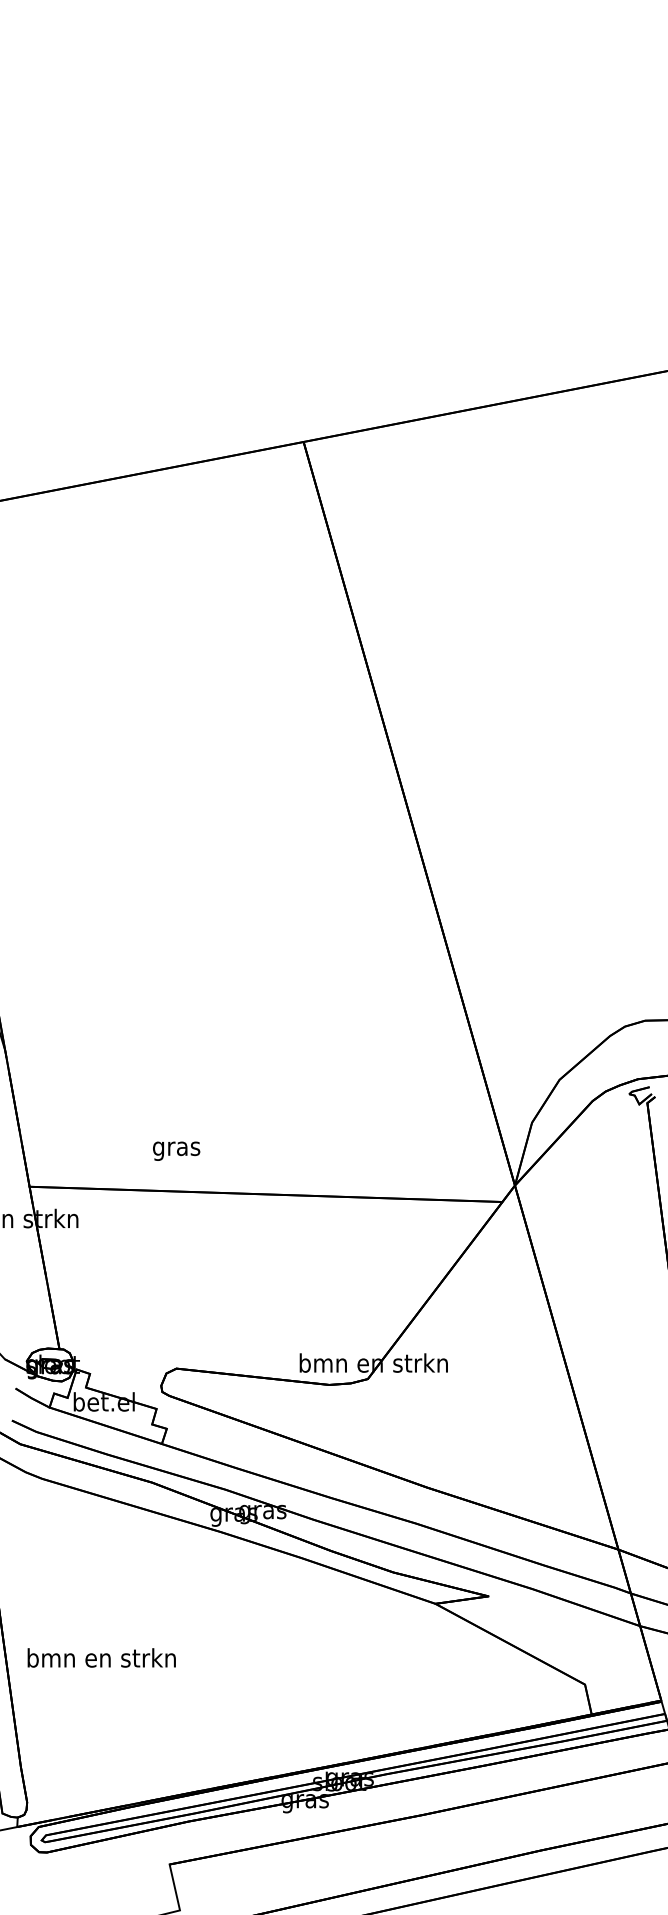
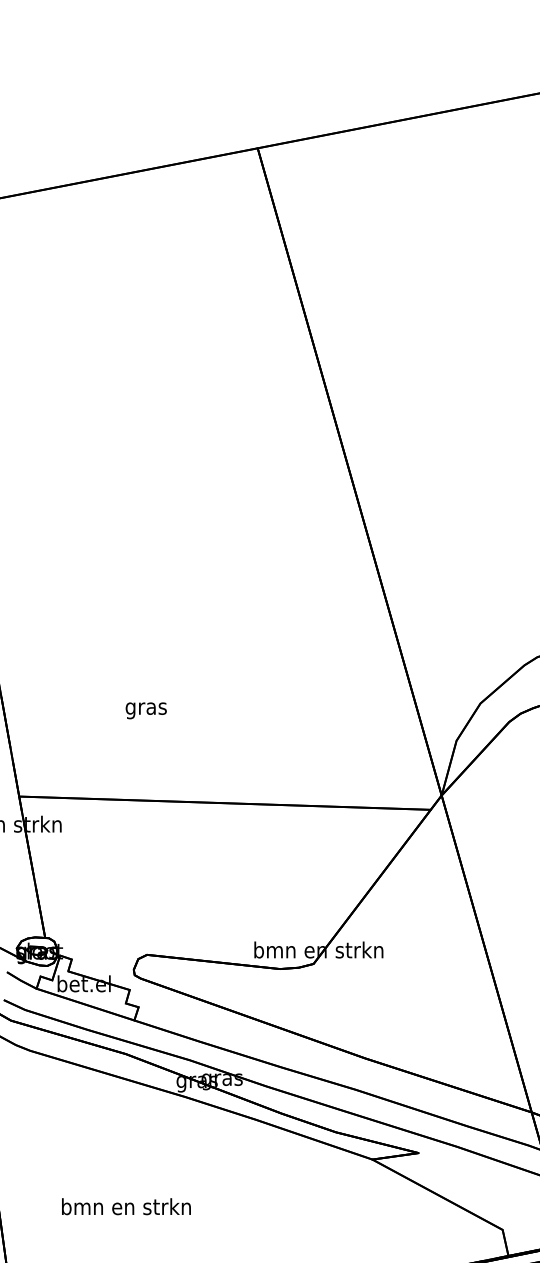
text: (176, 1150) -> (146, 710), moved
text: (101, 1657) -> (126, 1206), moved

